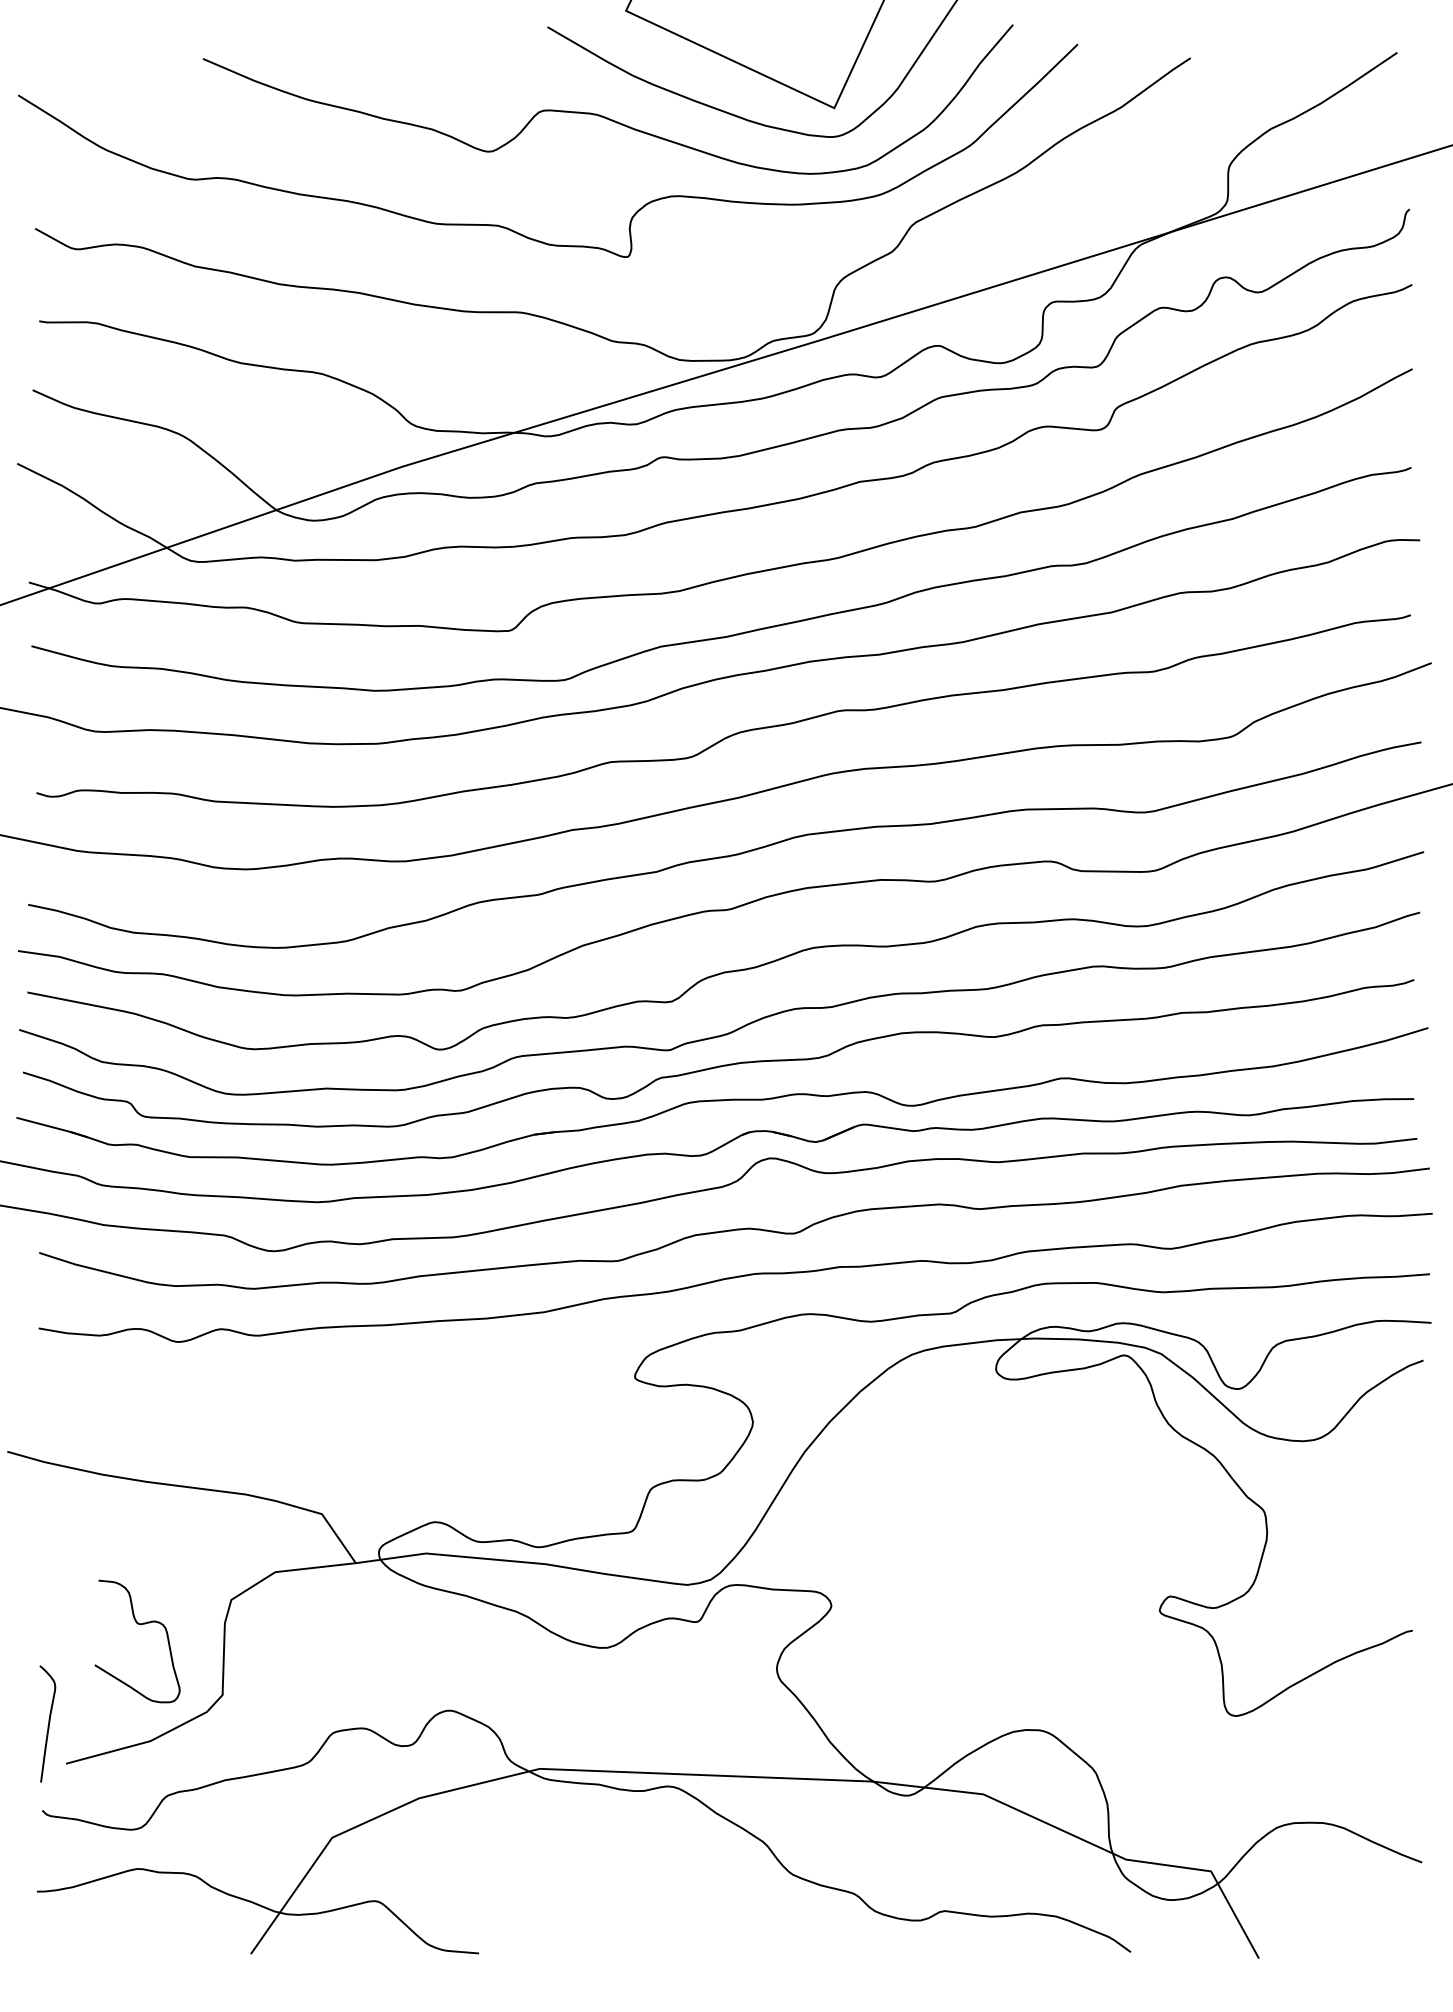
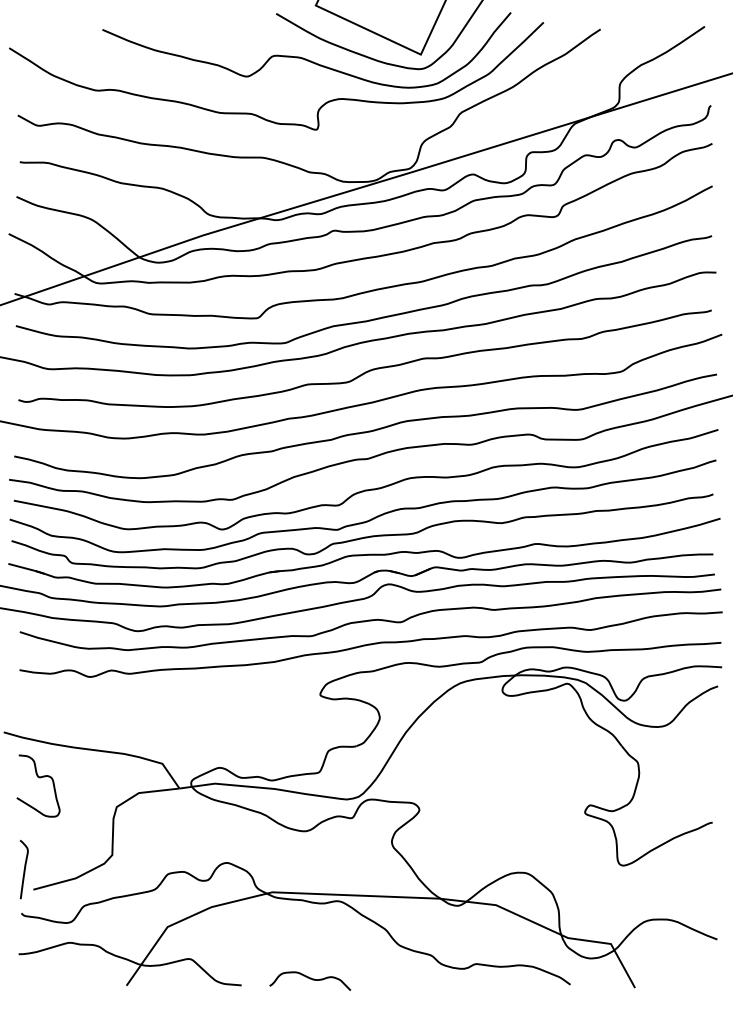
curve: (139, 1626) -> (39, 778), moved
curve: (615, 1941) -> (310, 979), added

